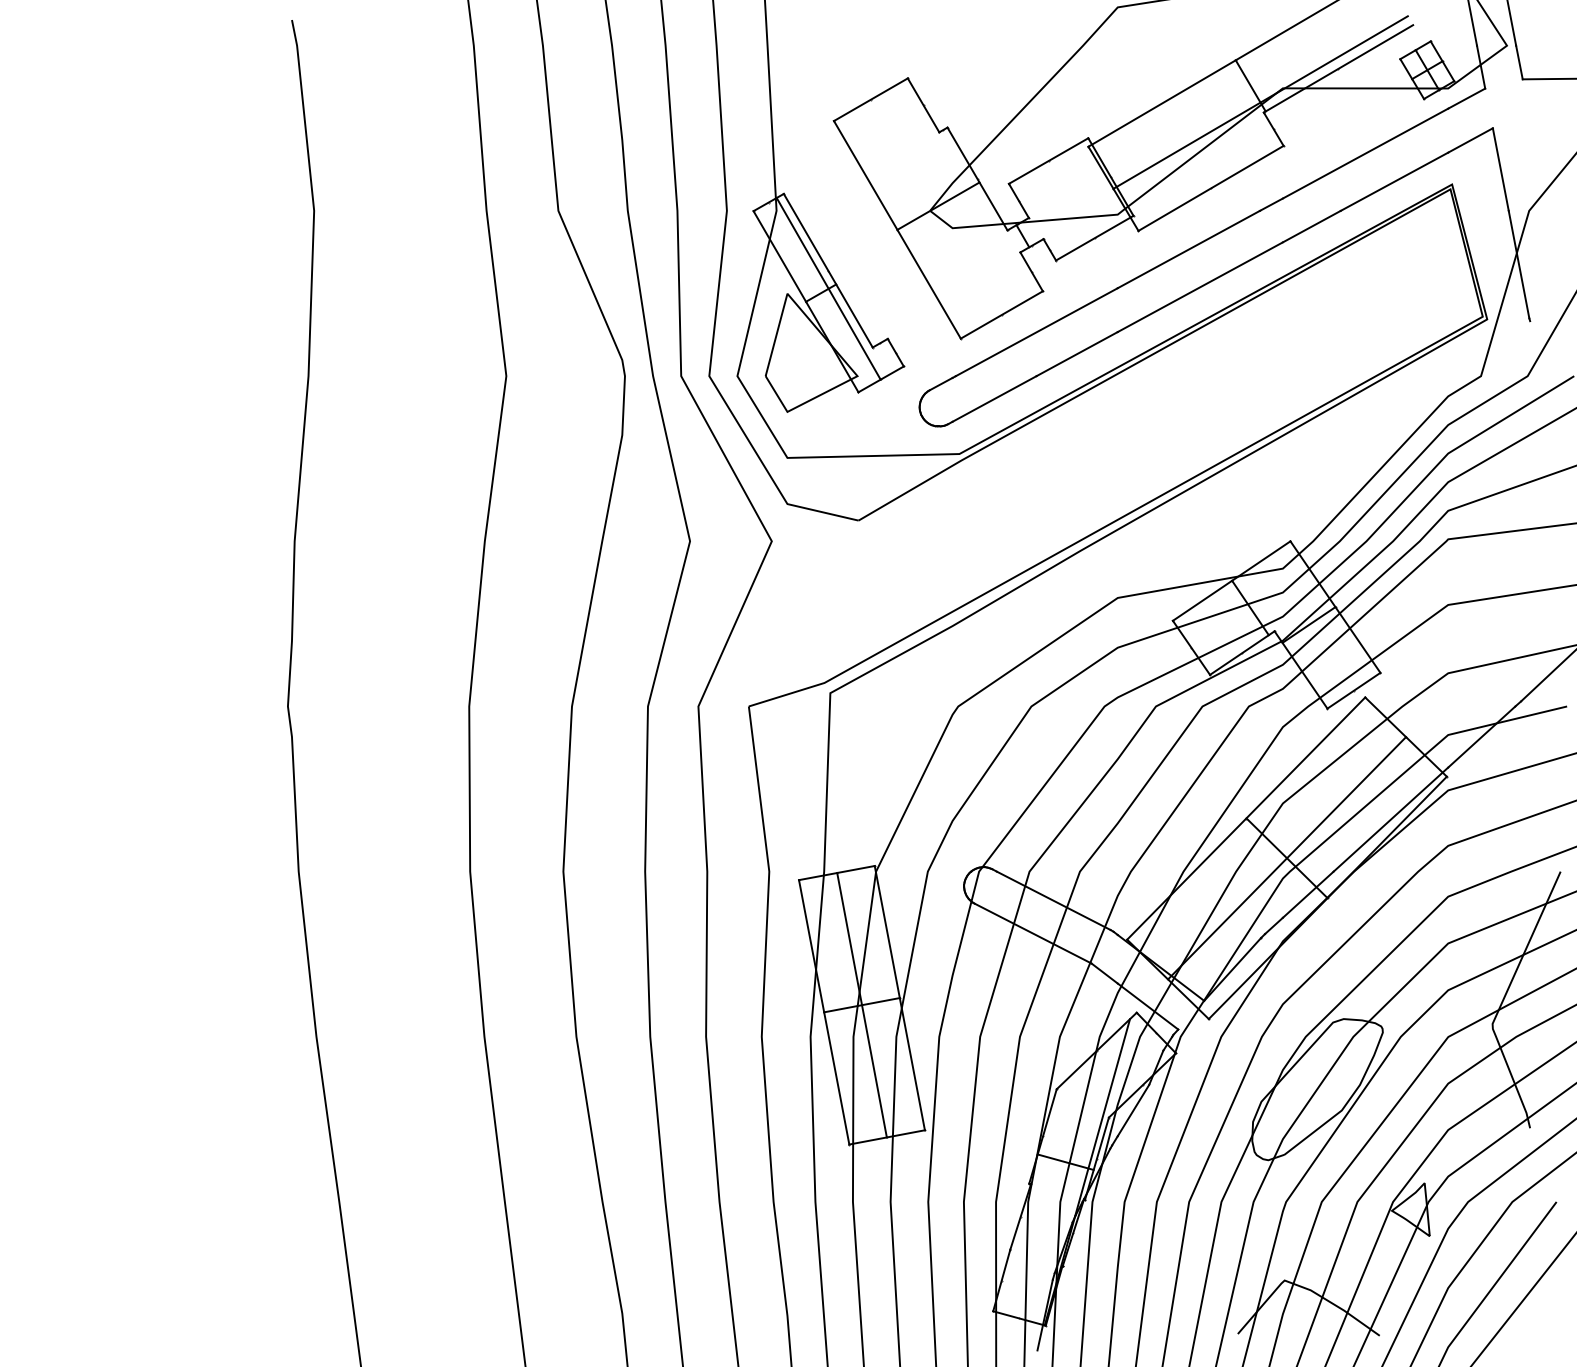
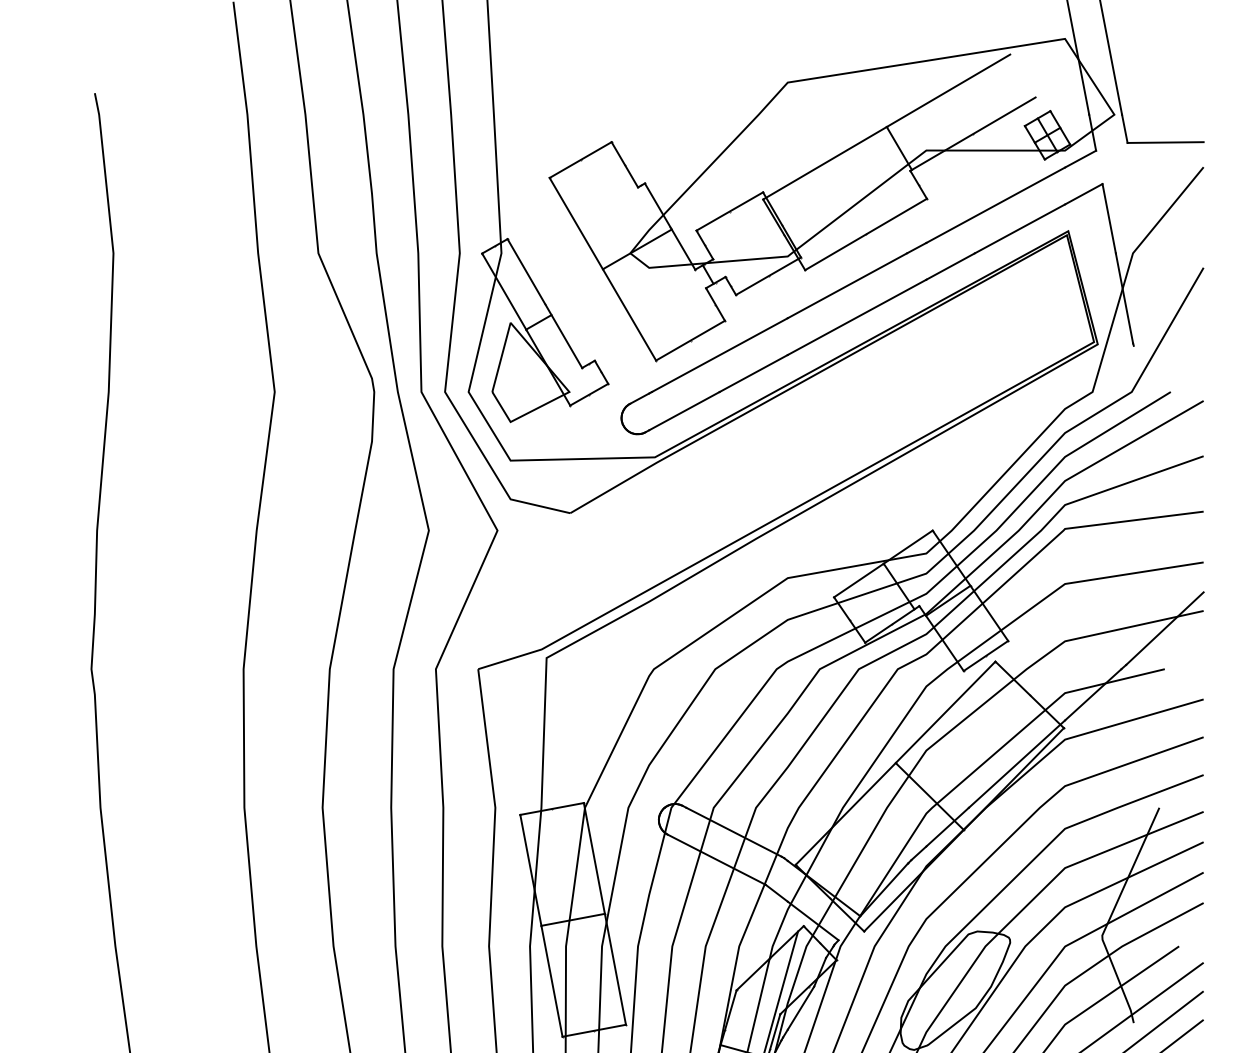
line: (1260, 102) -> (907, 162), removed
line: (828, 288) -> (545, 318), removed
line: (1286, 858) -> (929, 796), removed
line: (861, 1004) -> (572, 919), removed

